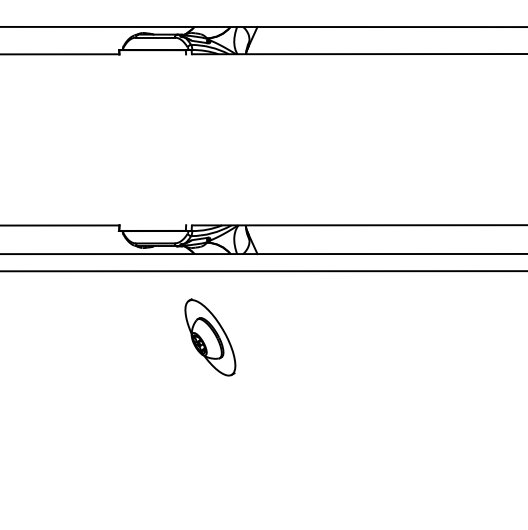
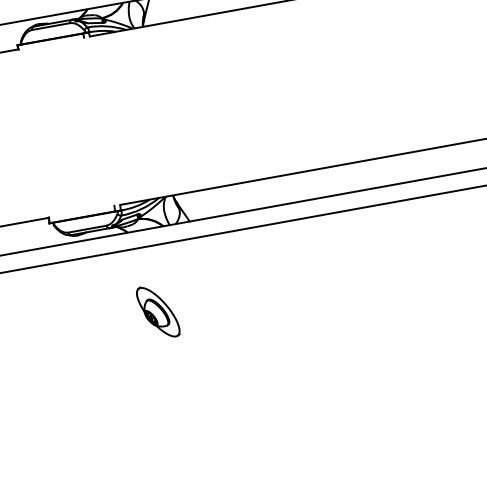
part: (210, 337) -> (158, 311), size x0.71

